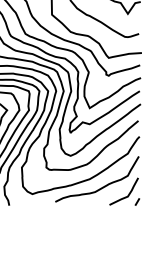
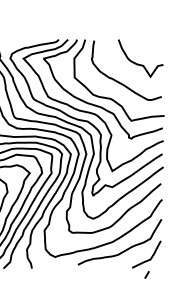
line: (136, 201) -> (146, 274), moved

